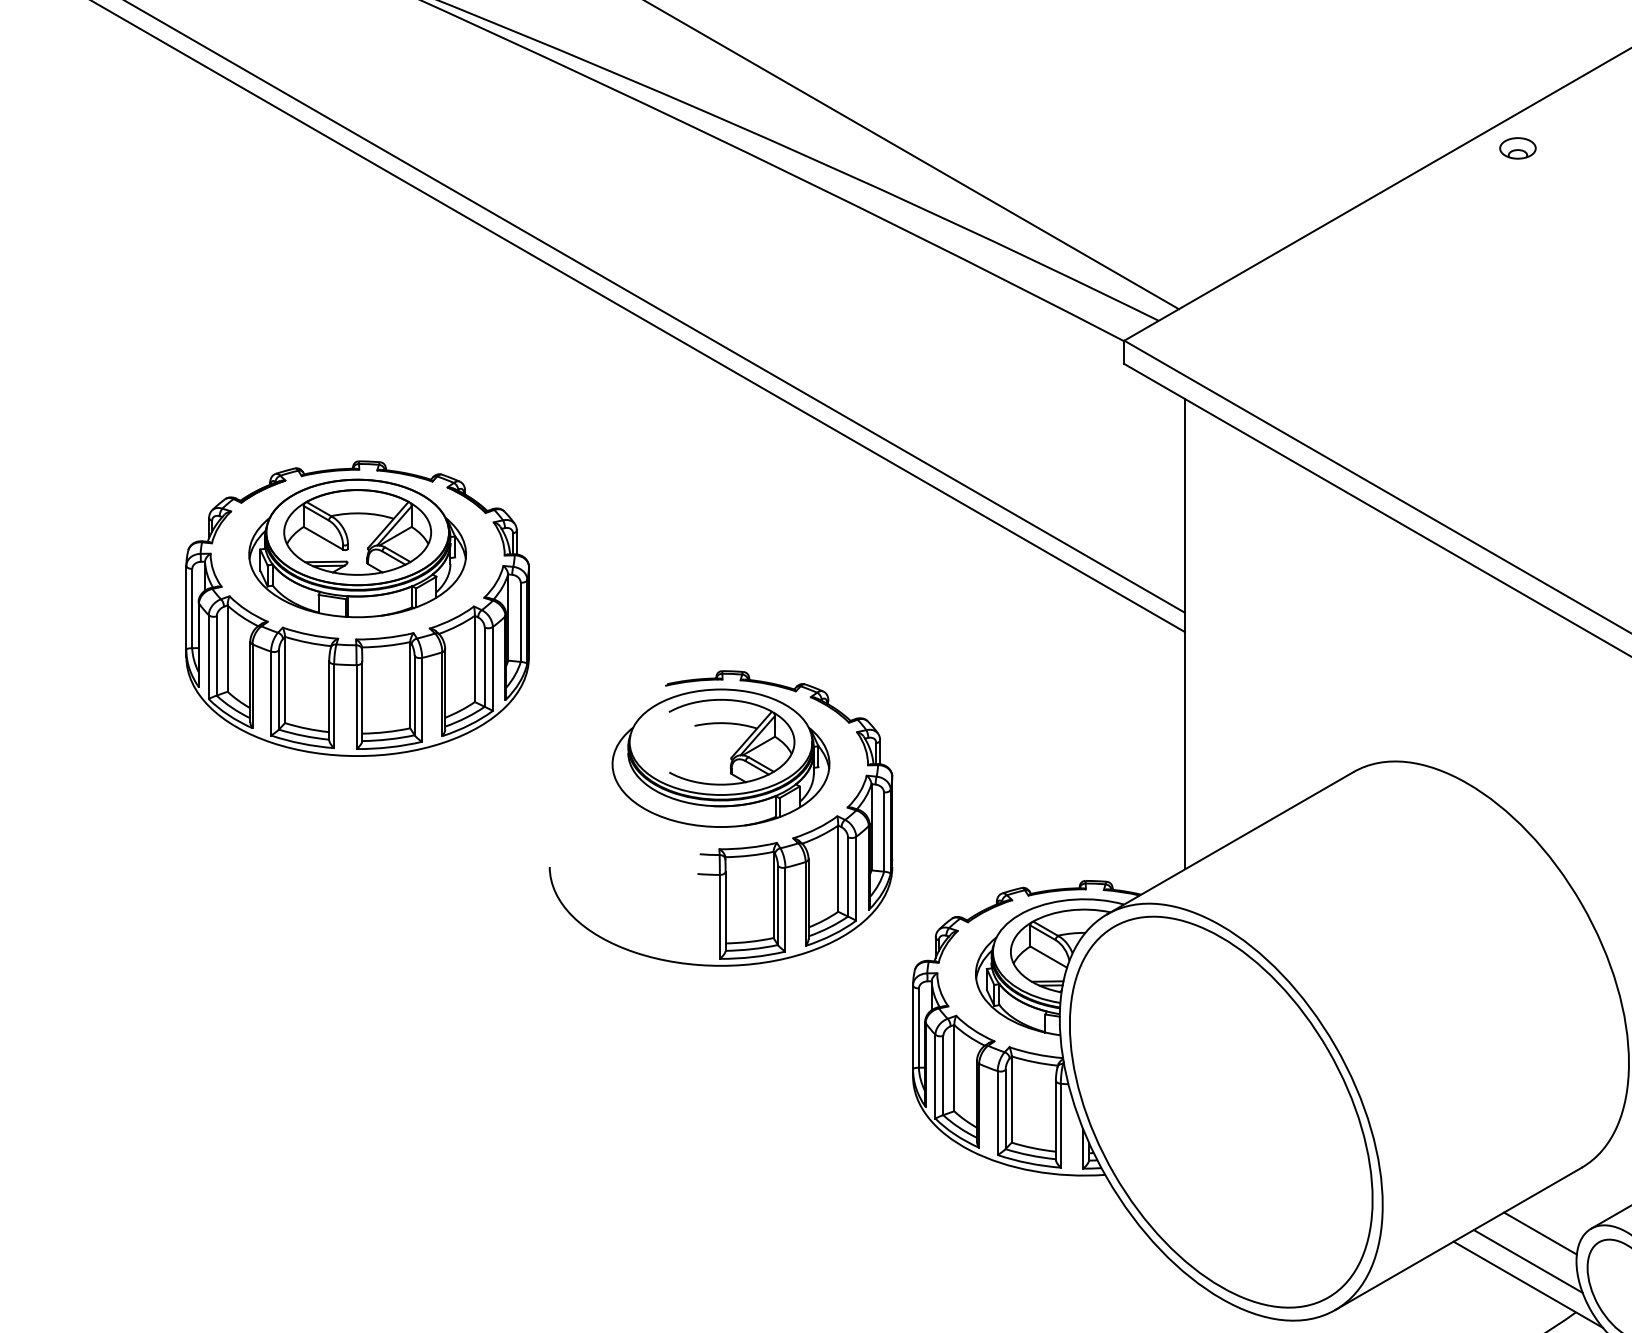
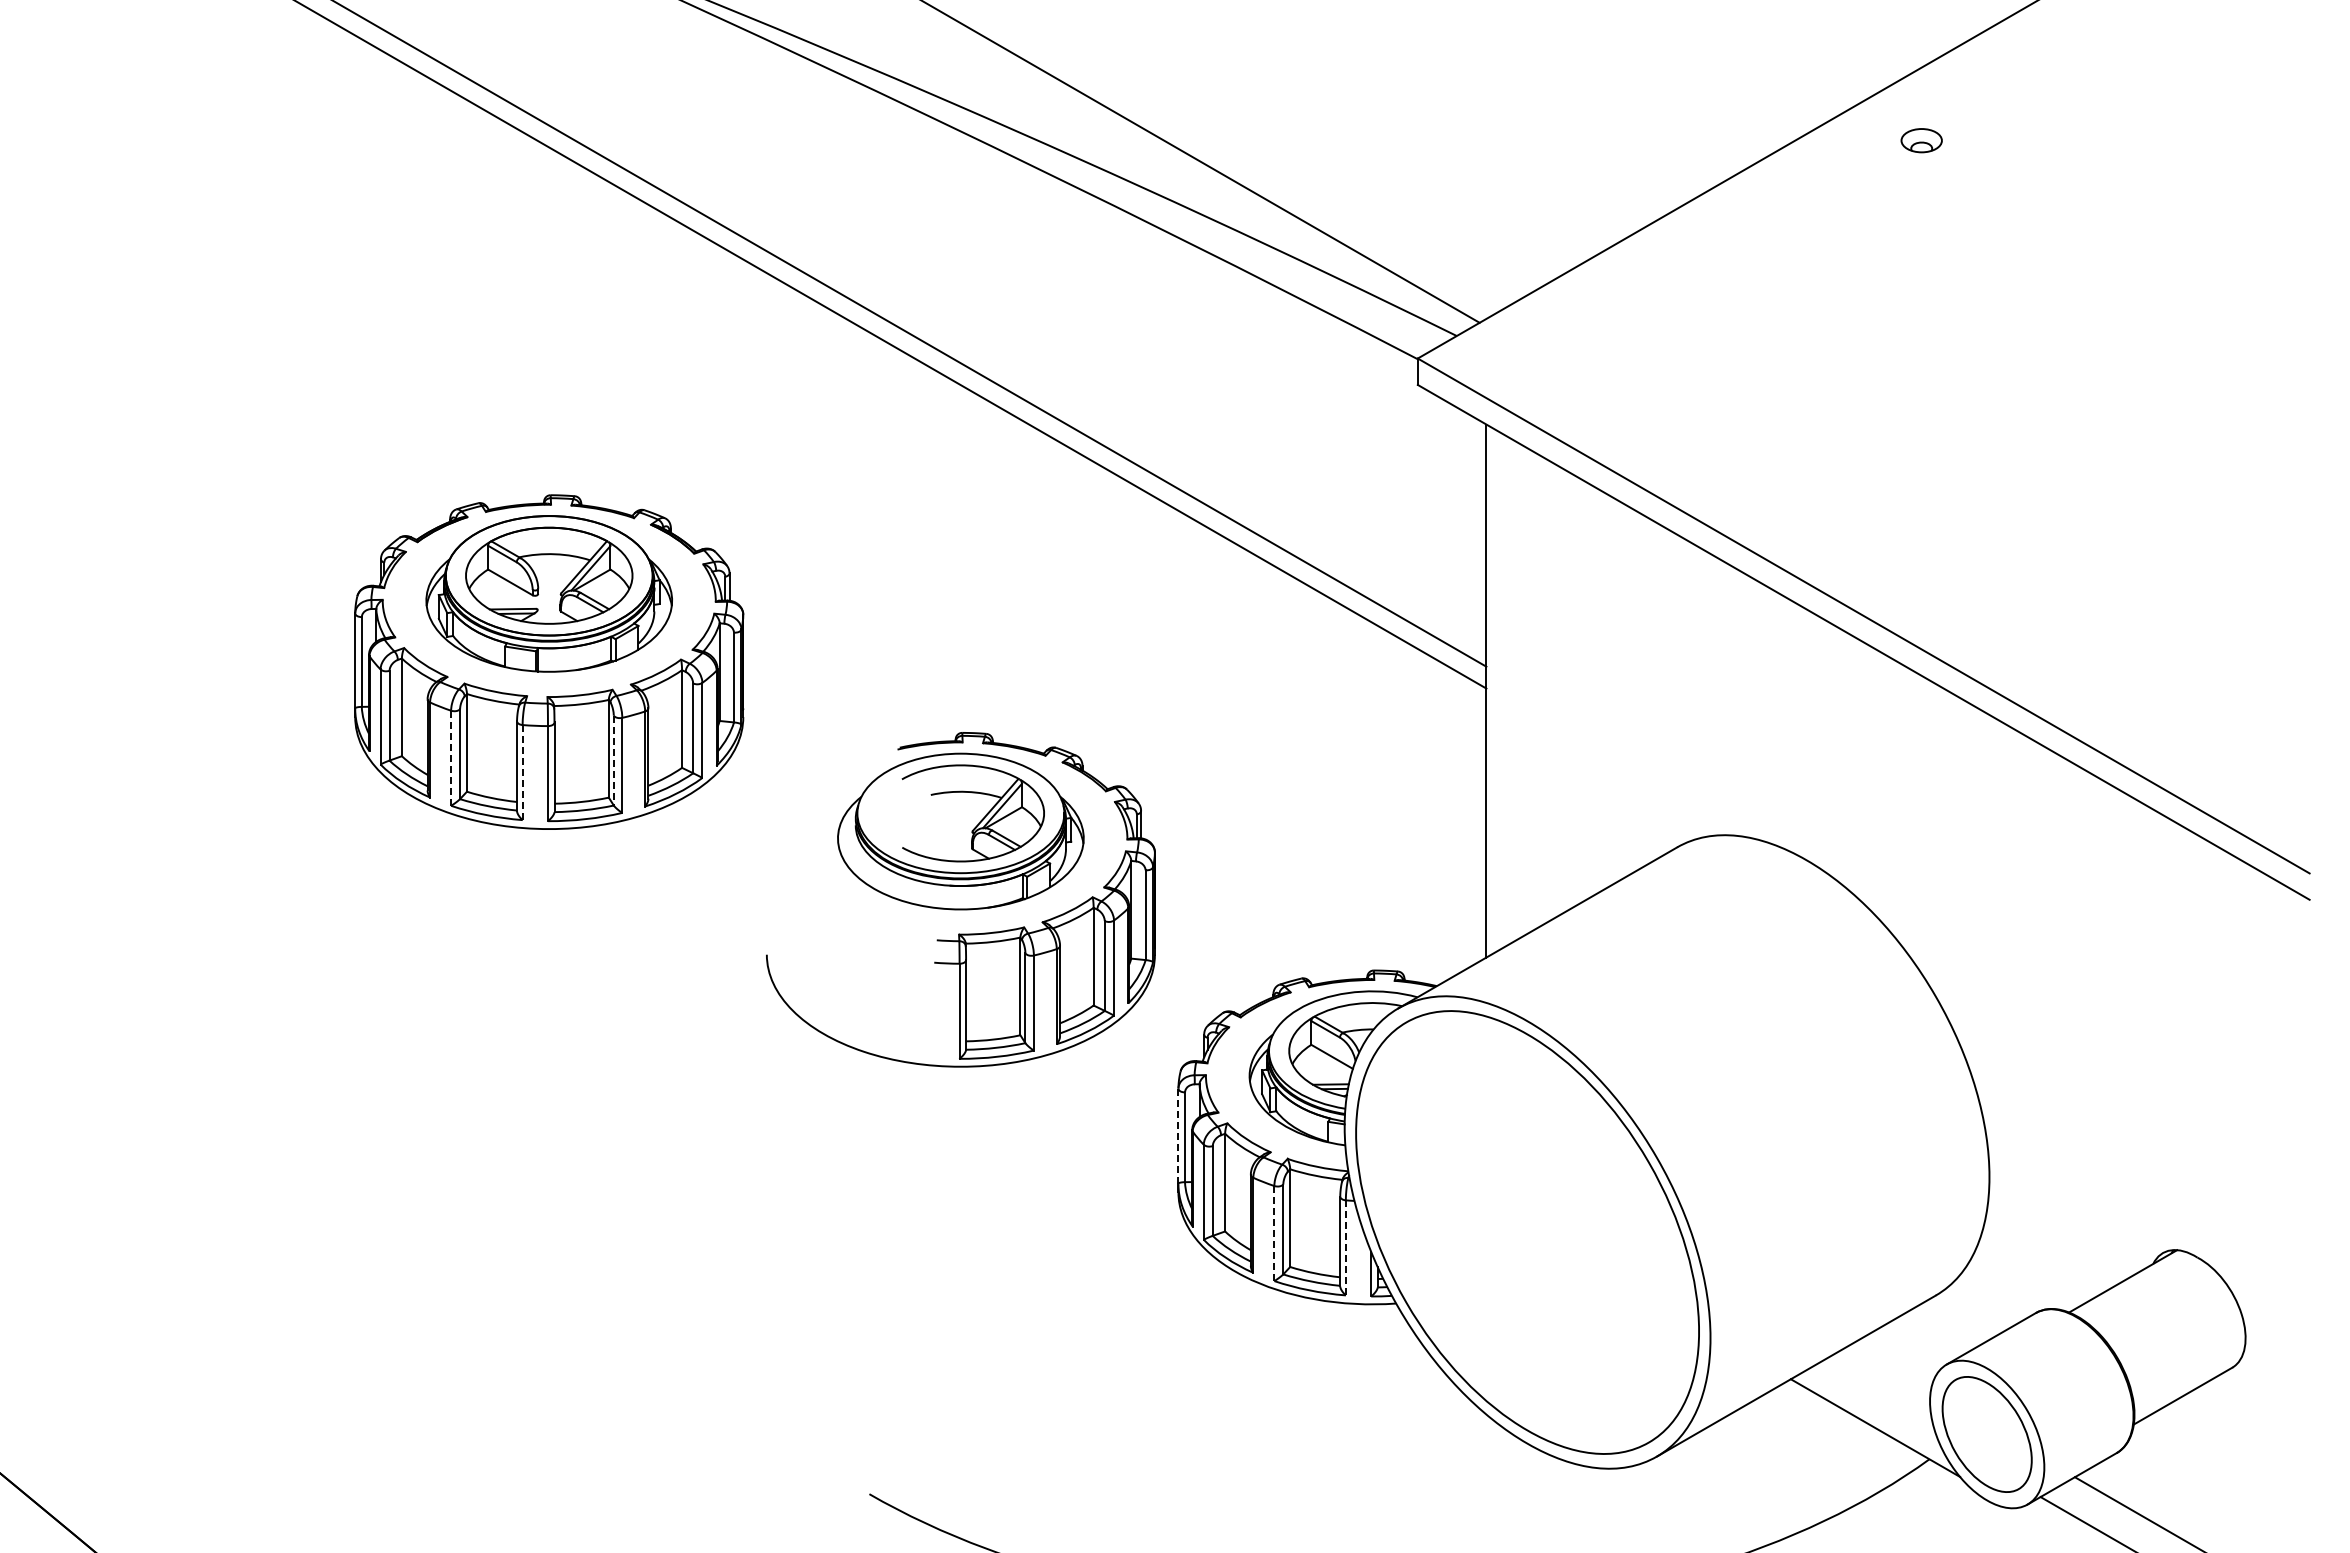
part: (1517, 148) -> (1921, 140), moved
line: (271, 693) -> (451, 758), solid -> dashed
line: (414, 695) -> (613, 760), solid -> dashed
line: (334, 706) -> (522, 772), solid -> dashed
line: (913, 1027) -> (1178, 1136), solid -> dashed
line: (997, 1113) -> (1274, 1233), solid -> dashed
line: (1060, 1125) -> (1345, 1247), solid -> dashed
line: (1540, 1233) -> (1889, 1369), removed
line: (1528, 1261) -> (1875, 1401), removed

